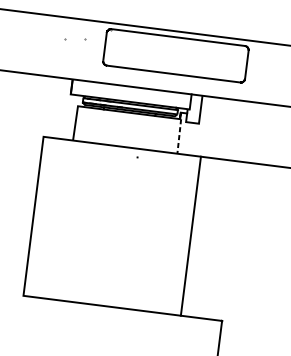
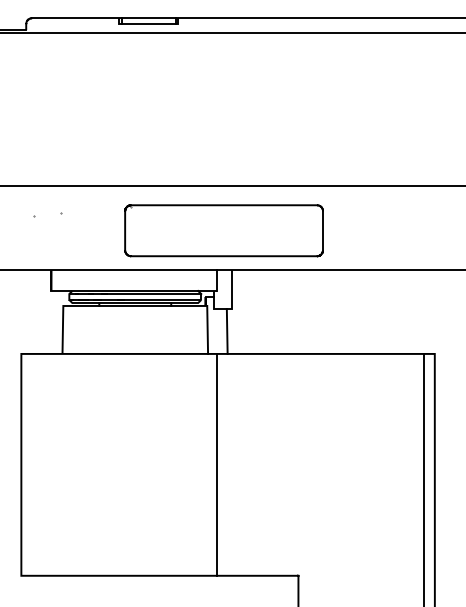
part: (175, 55) -> (223, 230), moved
line: (179, 136) -> (207, 329), dashed -> solid
line: (192, 138) -> (226, 330), added
line: (190, 235) -> (216, 464), moved

